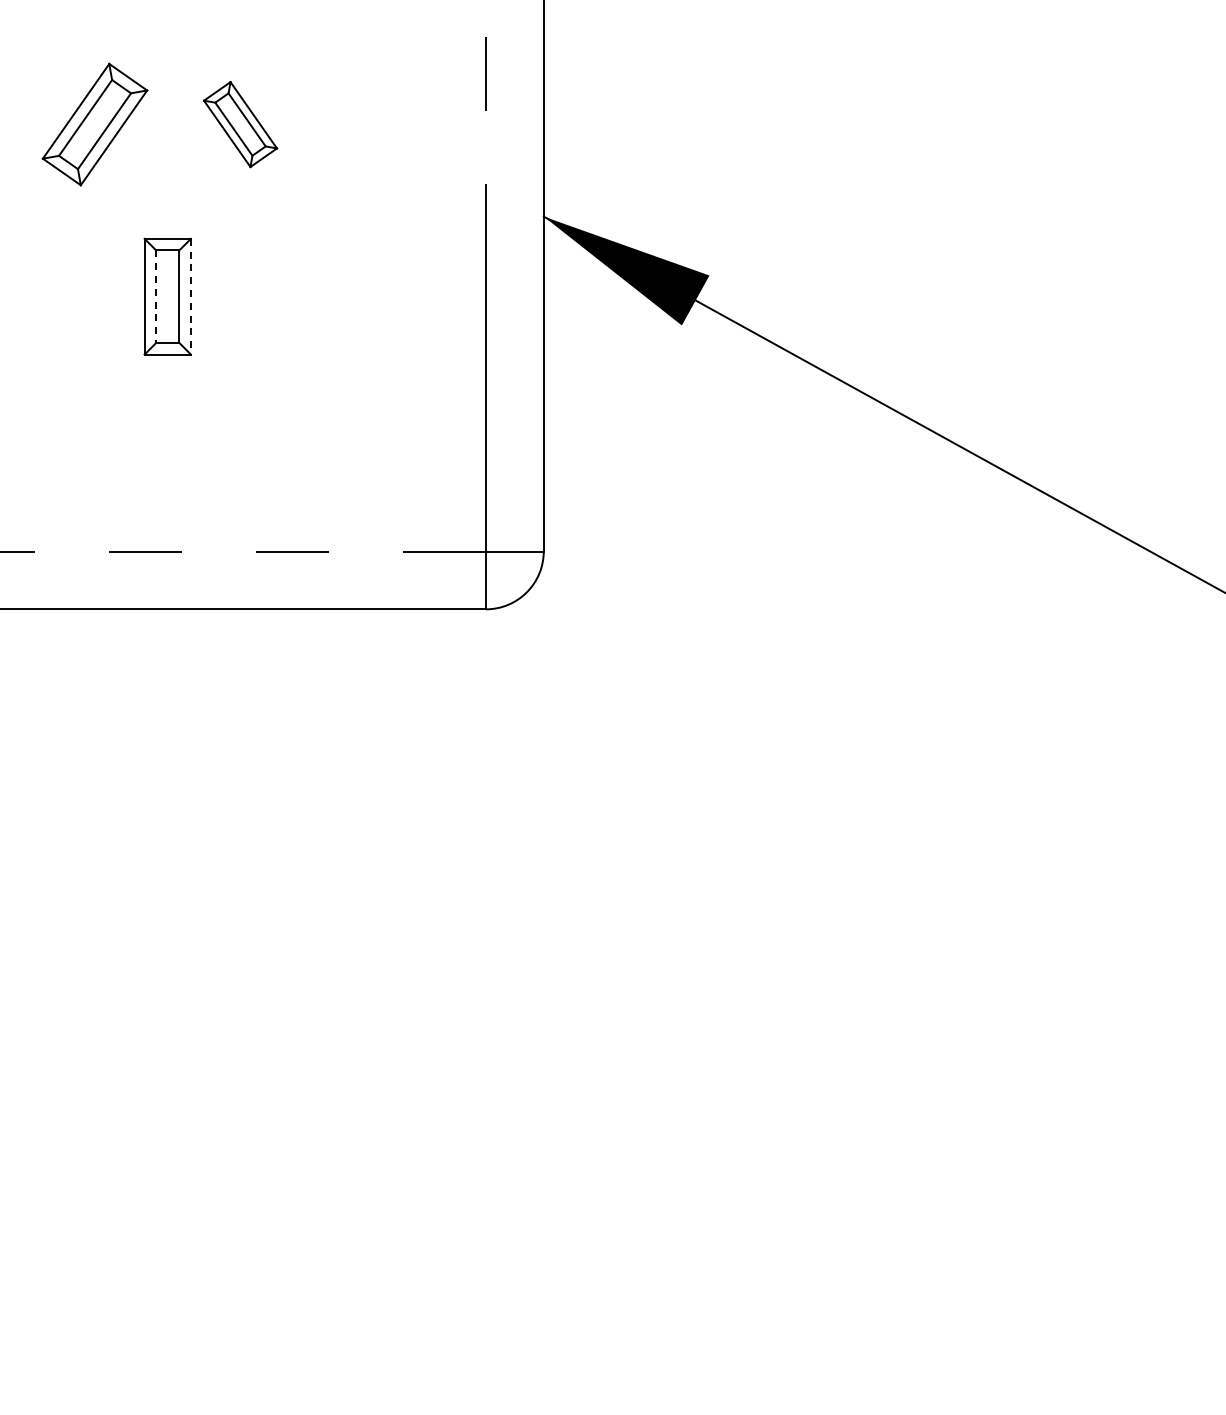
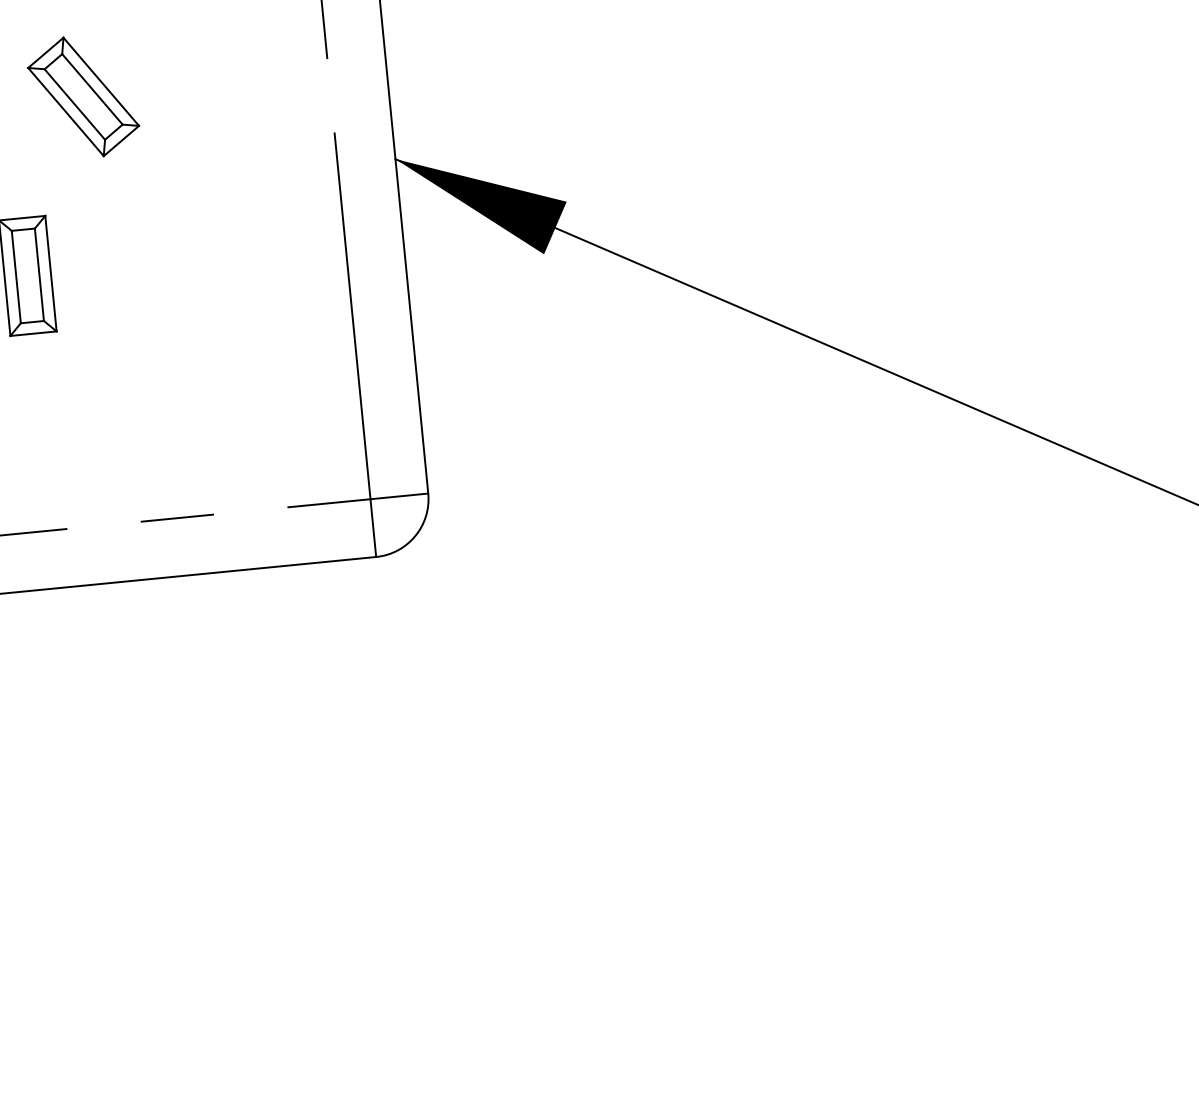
part: (240, 124) -> (83, 96), size x1.43
line: (190, 296) -> (50, 273), dashed -> solid
line: (156, 297) -> (16, 277), dashed -> solid

